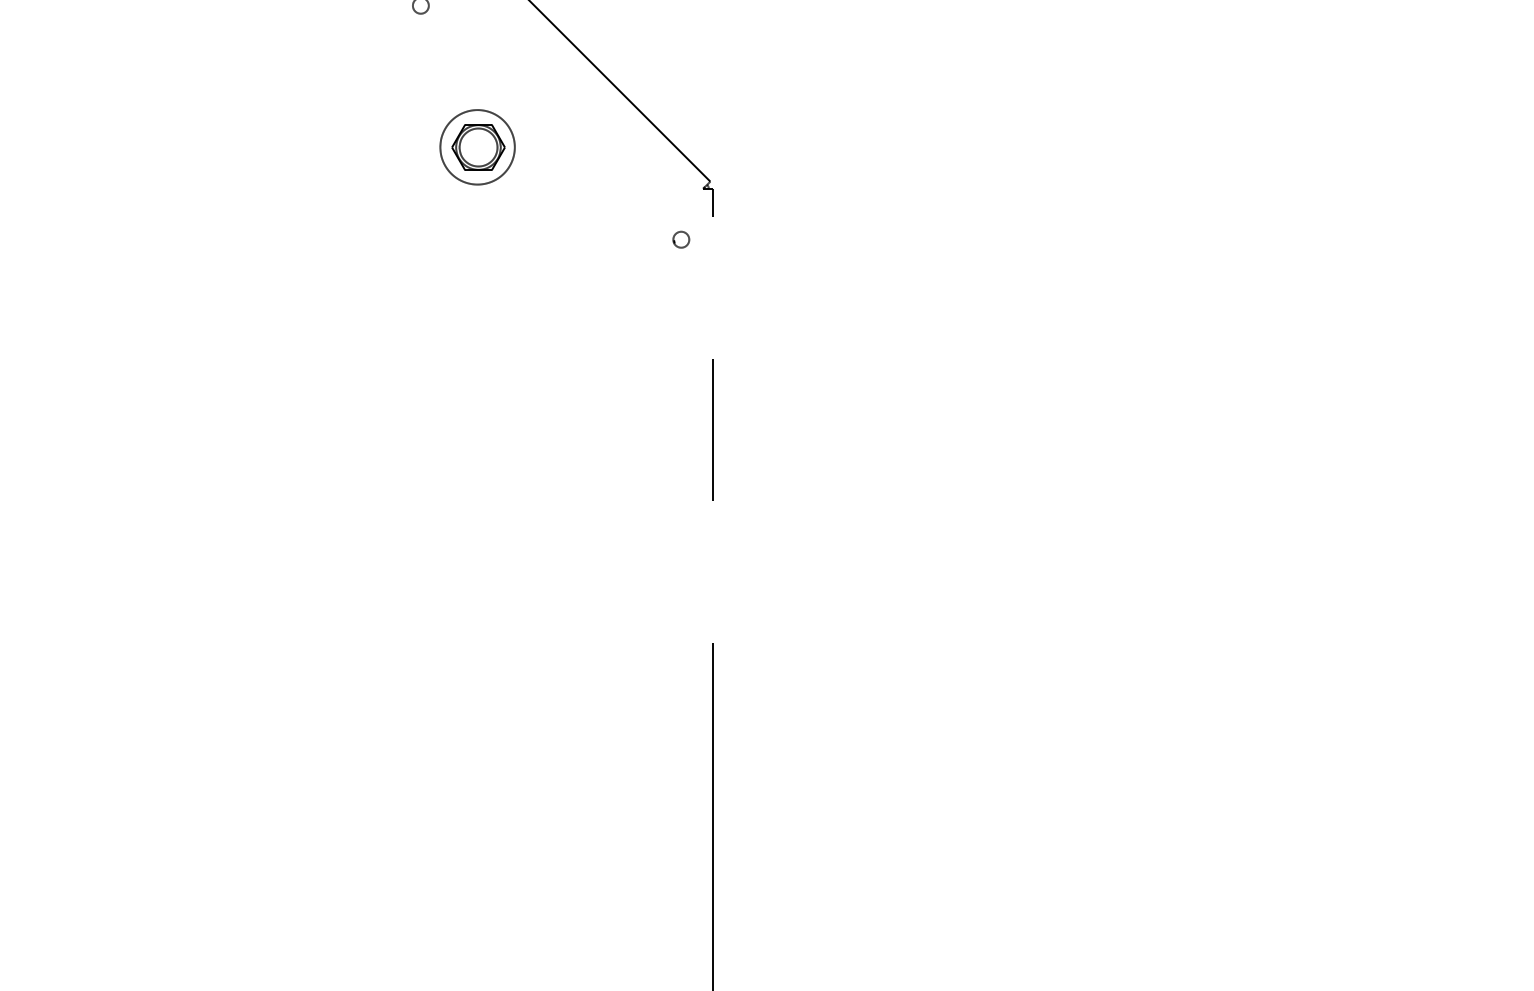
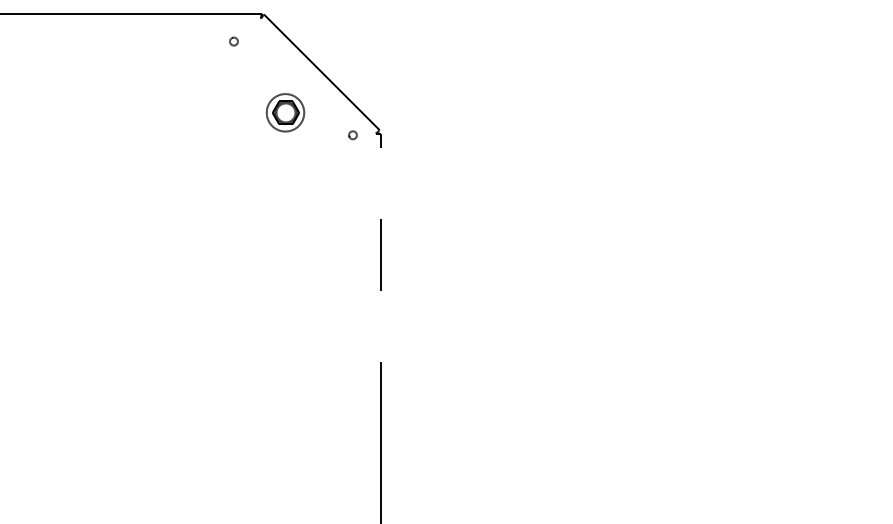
part: (477, 146) -> (285, 112), moved
part: (680, 240) -> (352, 135), moved

